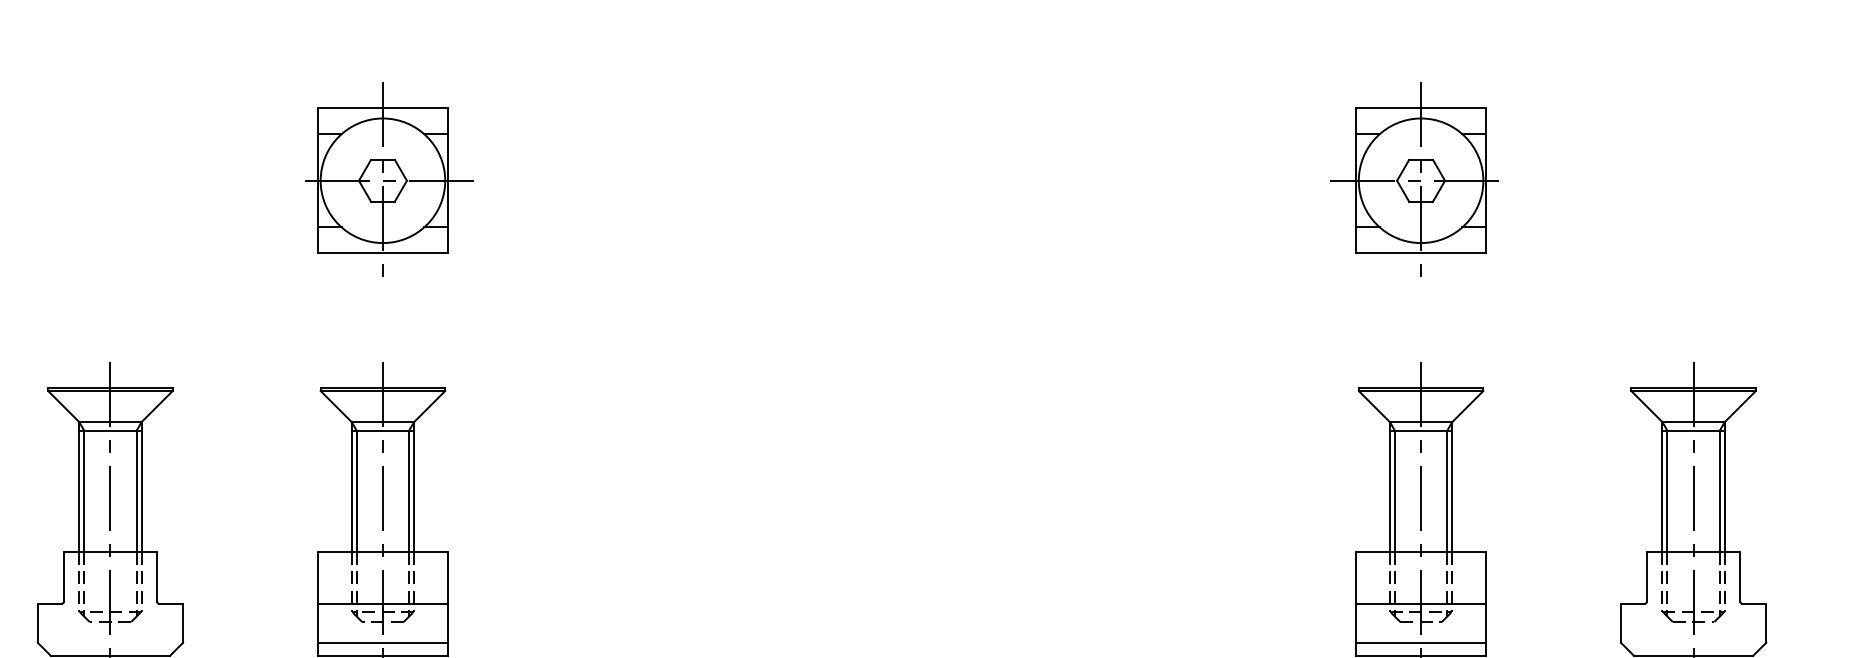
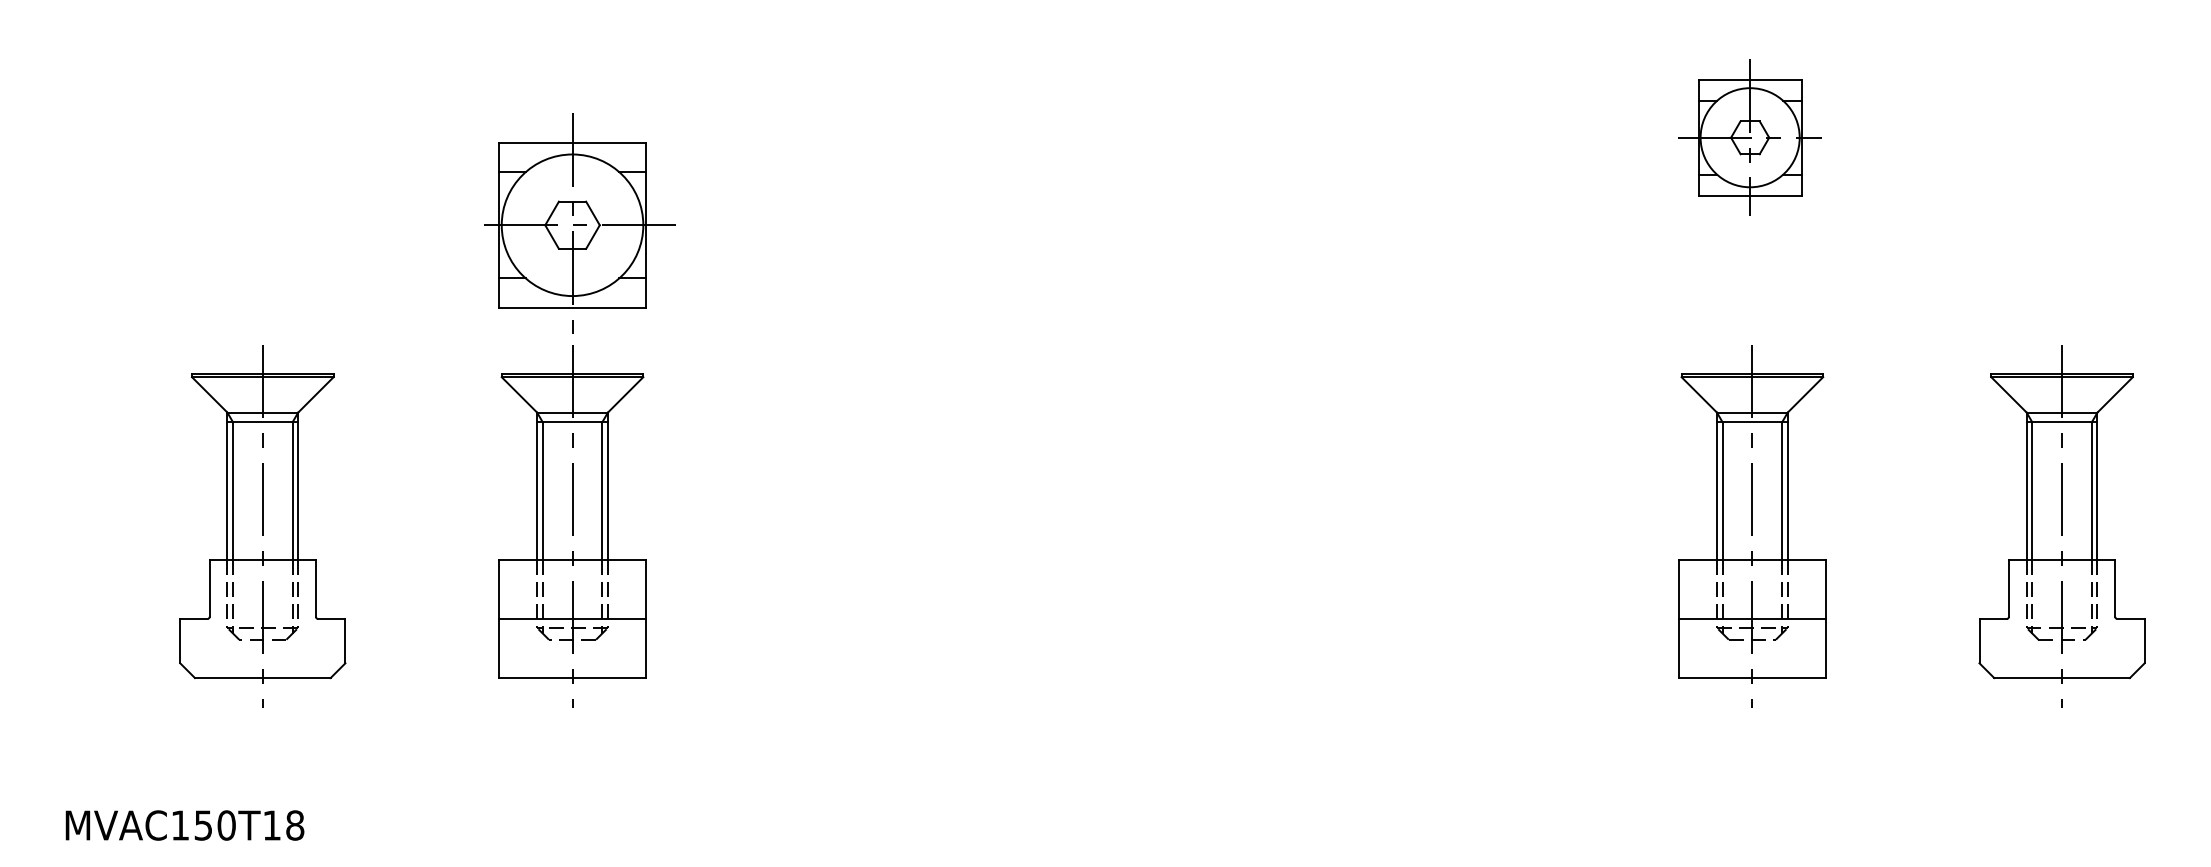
part: (389, 179) -> (579, 223), moved
part: (1414, 179) -> (1744, 136), size x0.7
line: (382, 642) -> (572, 663), removed
line: (1421, 642) -> (1752, 663), removed

